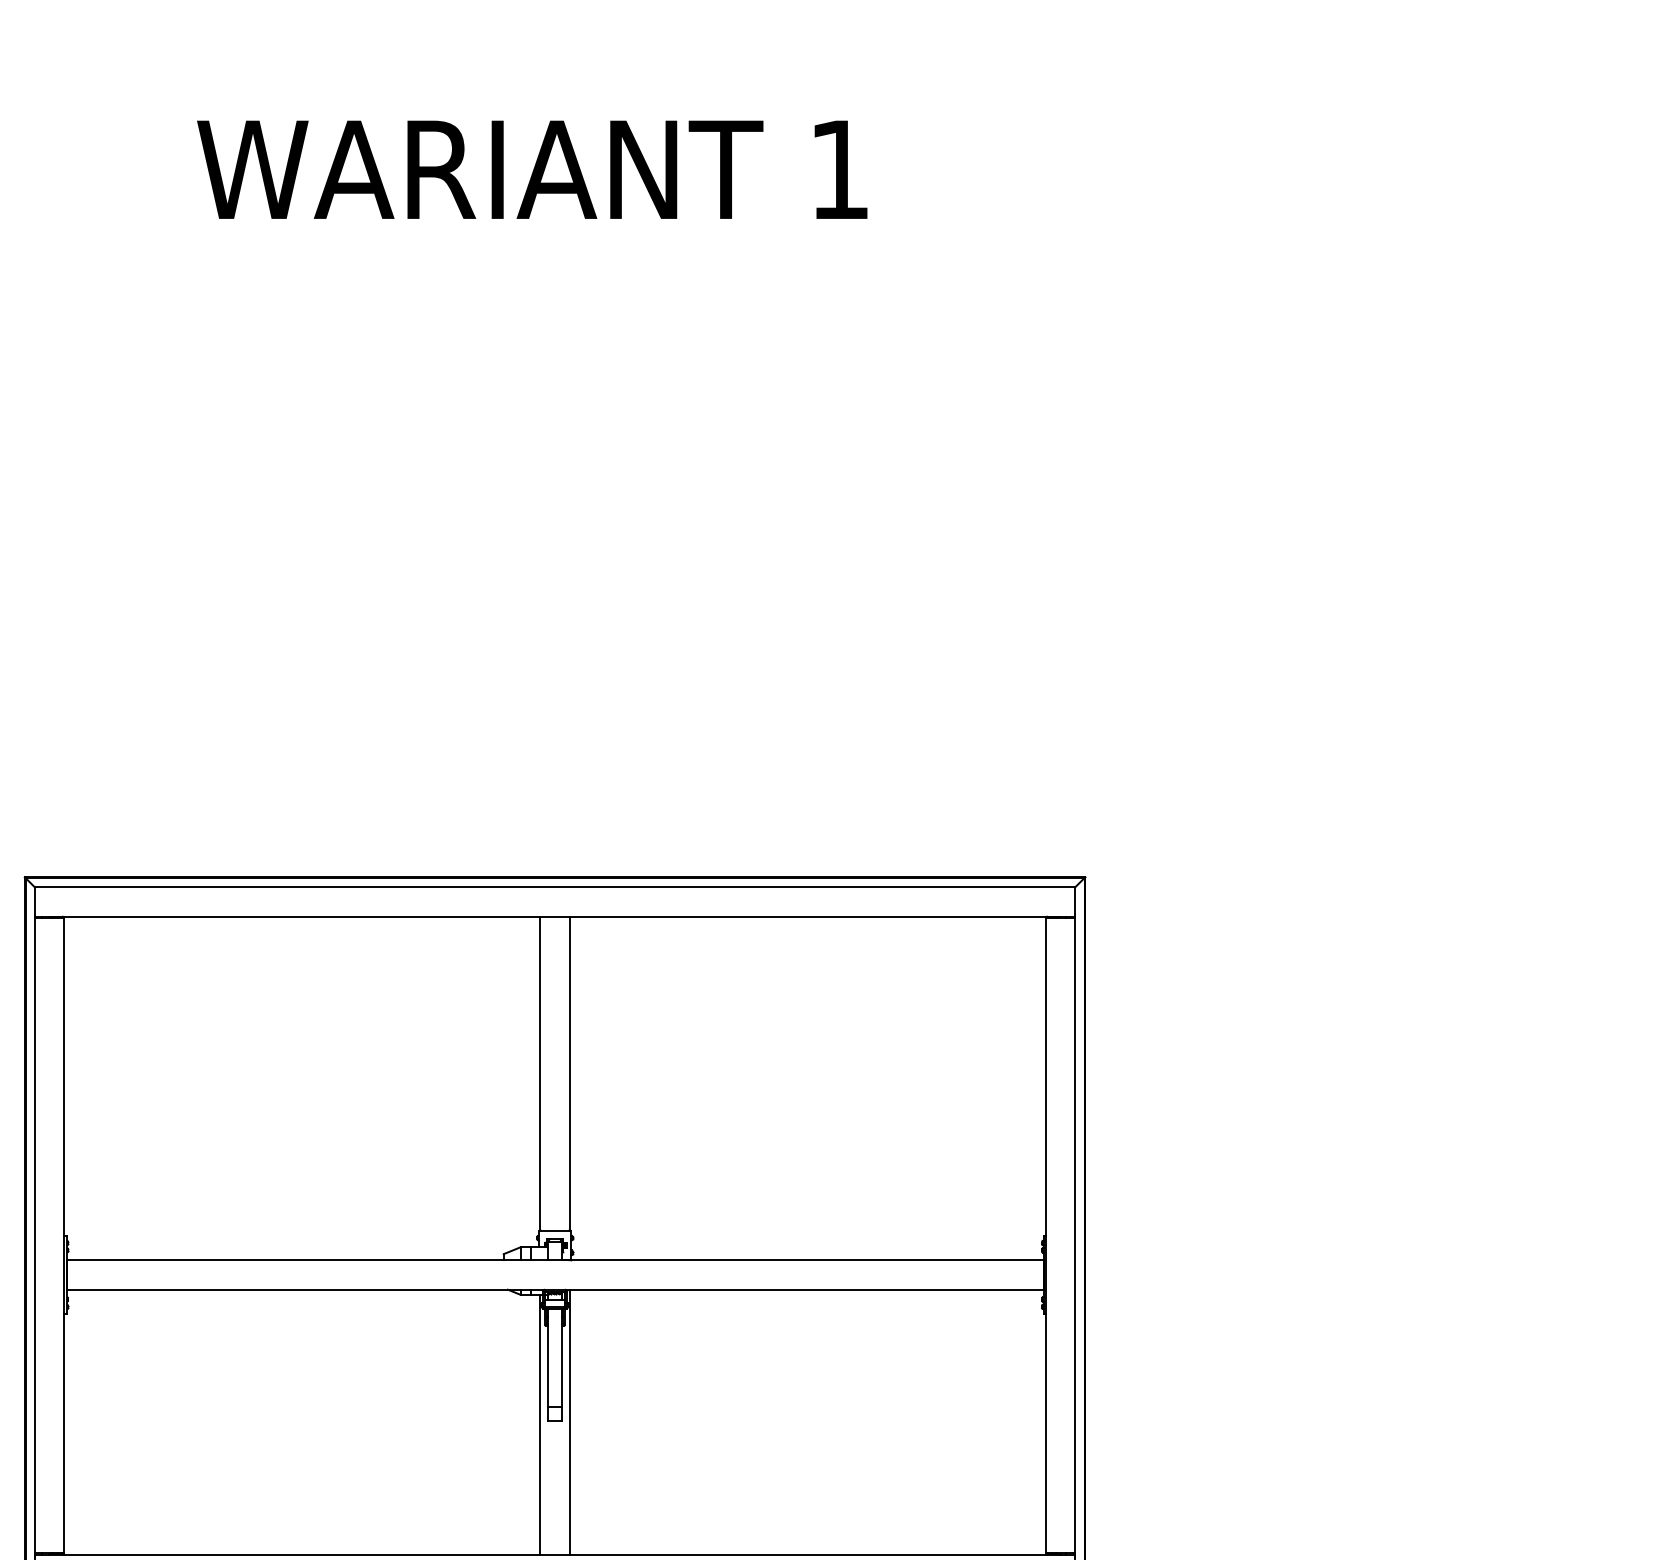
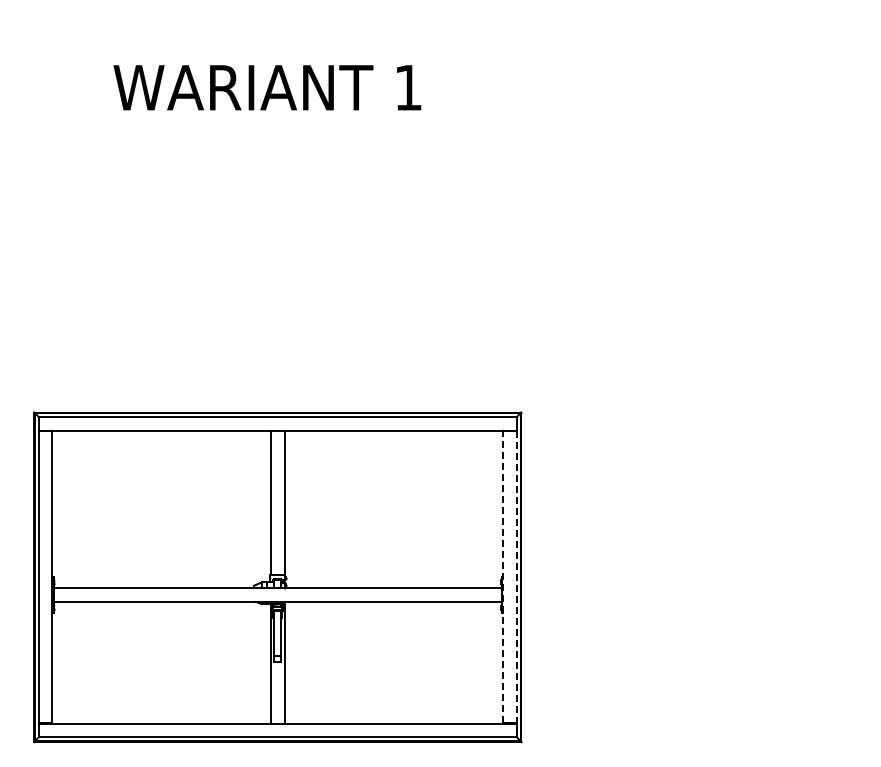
line: (1046, 1236) -> (503, 577), solid -> dashed
line: (1074, 1236) -> (516, 577), solid -> dashed

